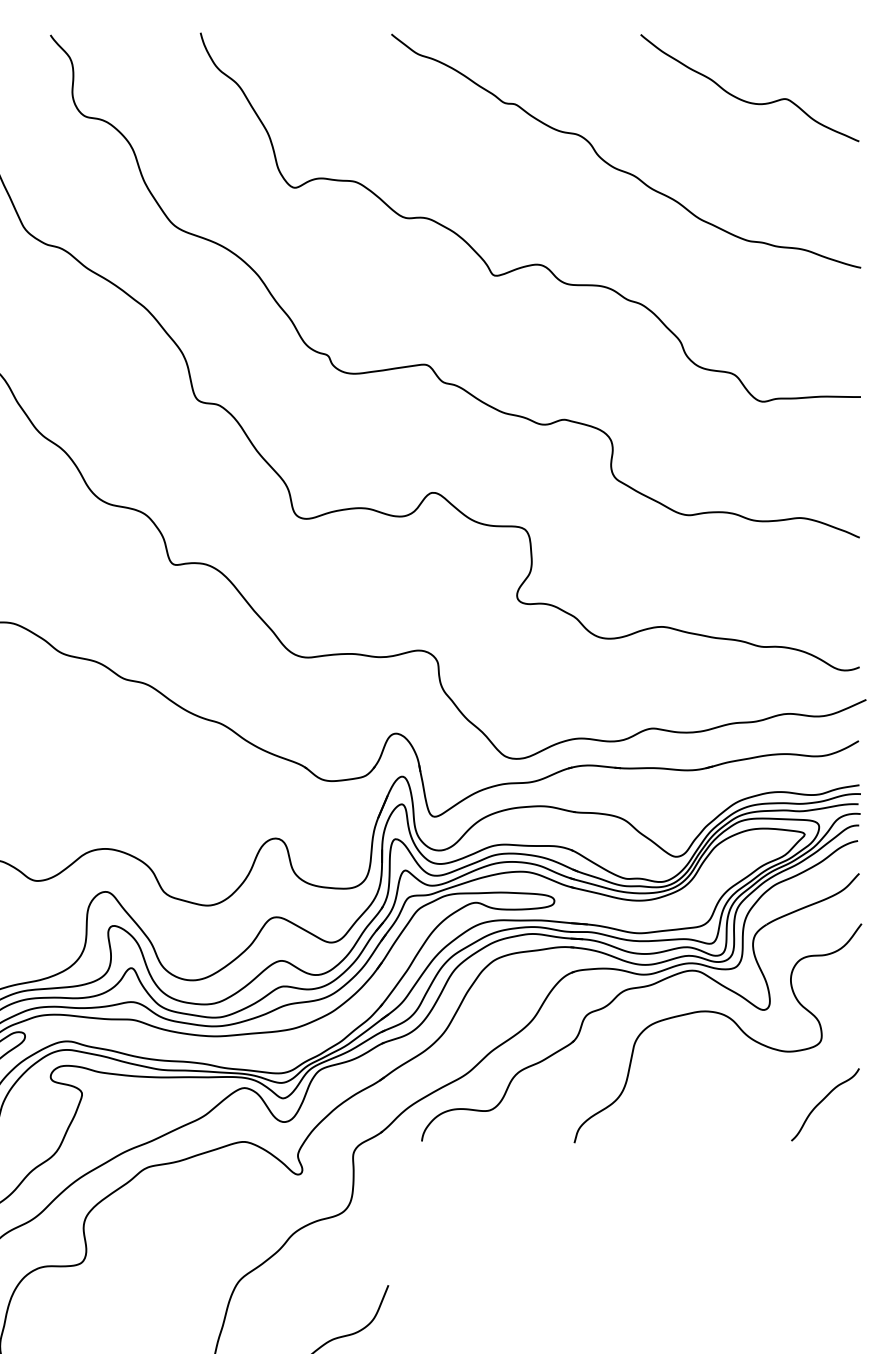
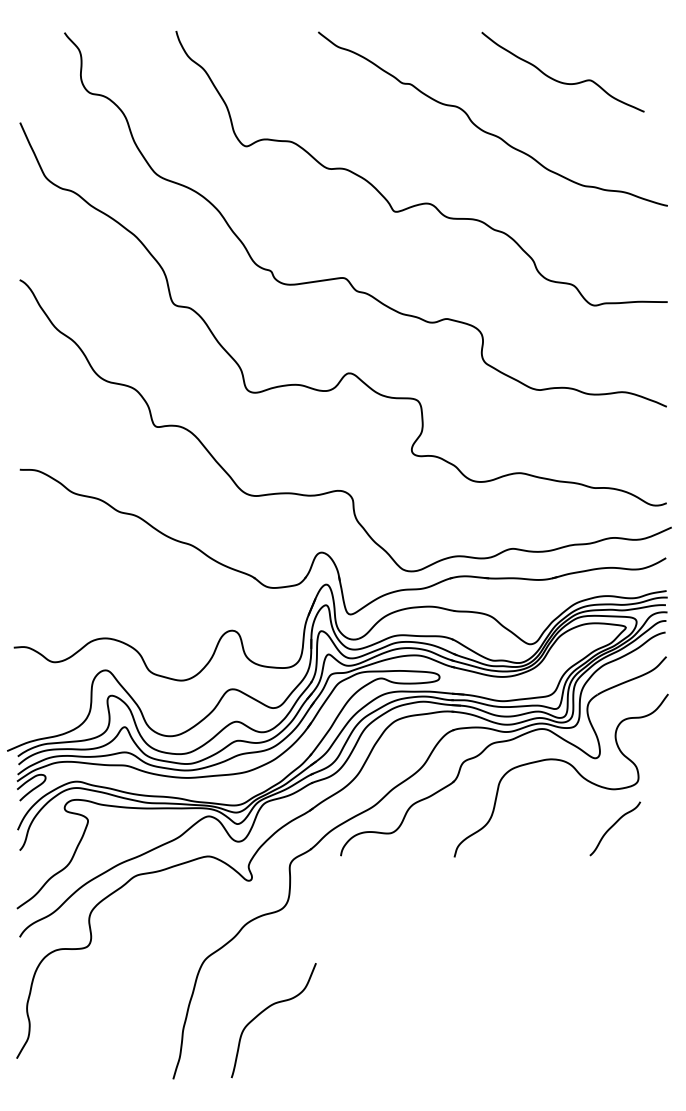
curve: (743, 99) -> (558, 80), moved
curve: (823, 1101) -> (613, 826), moved

